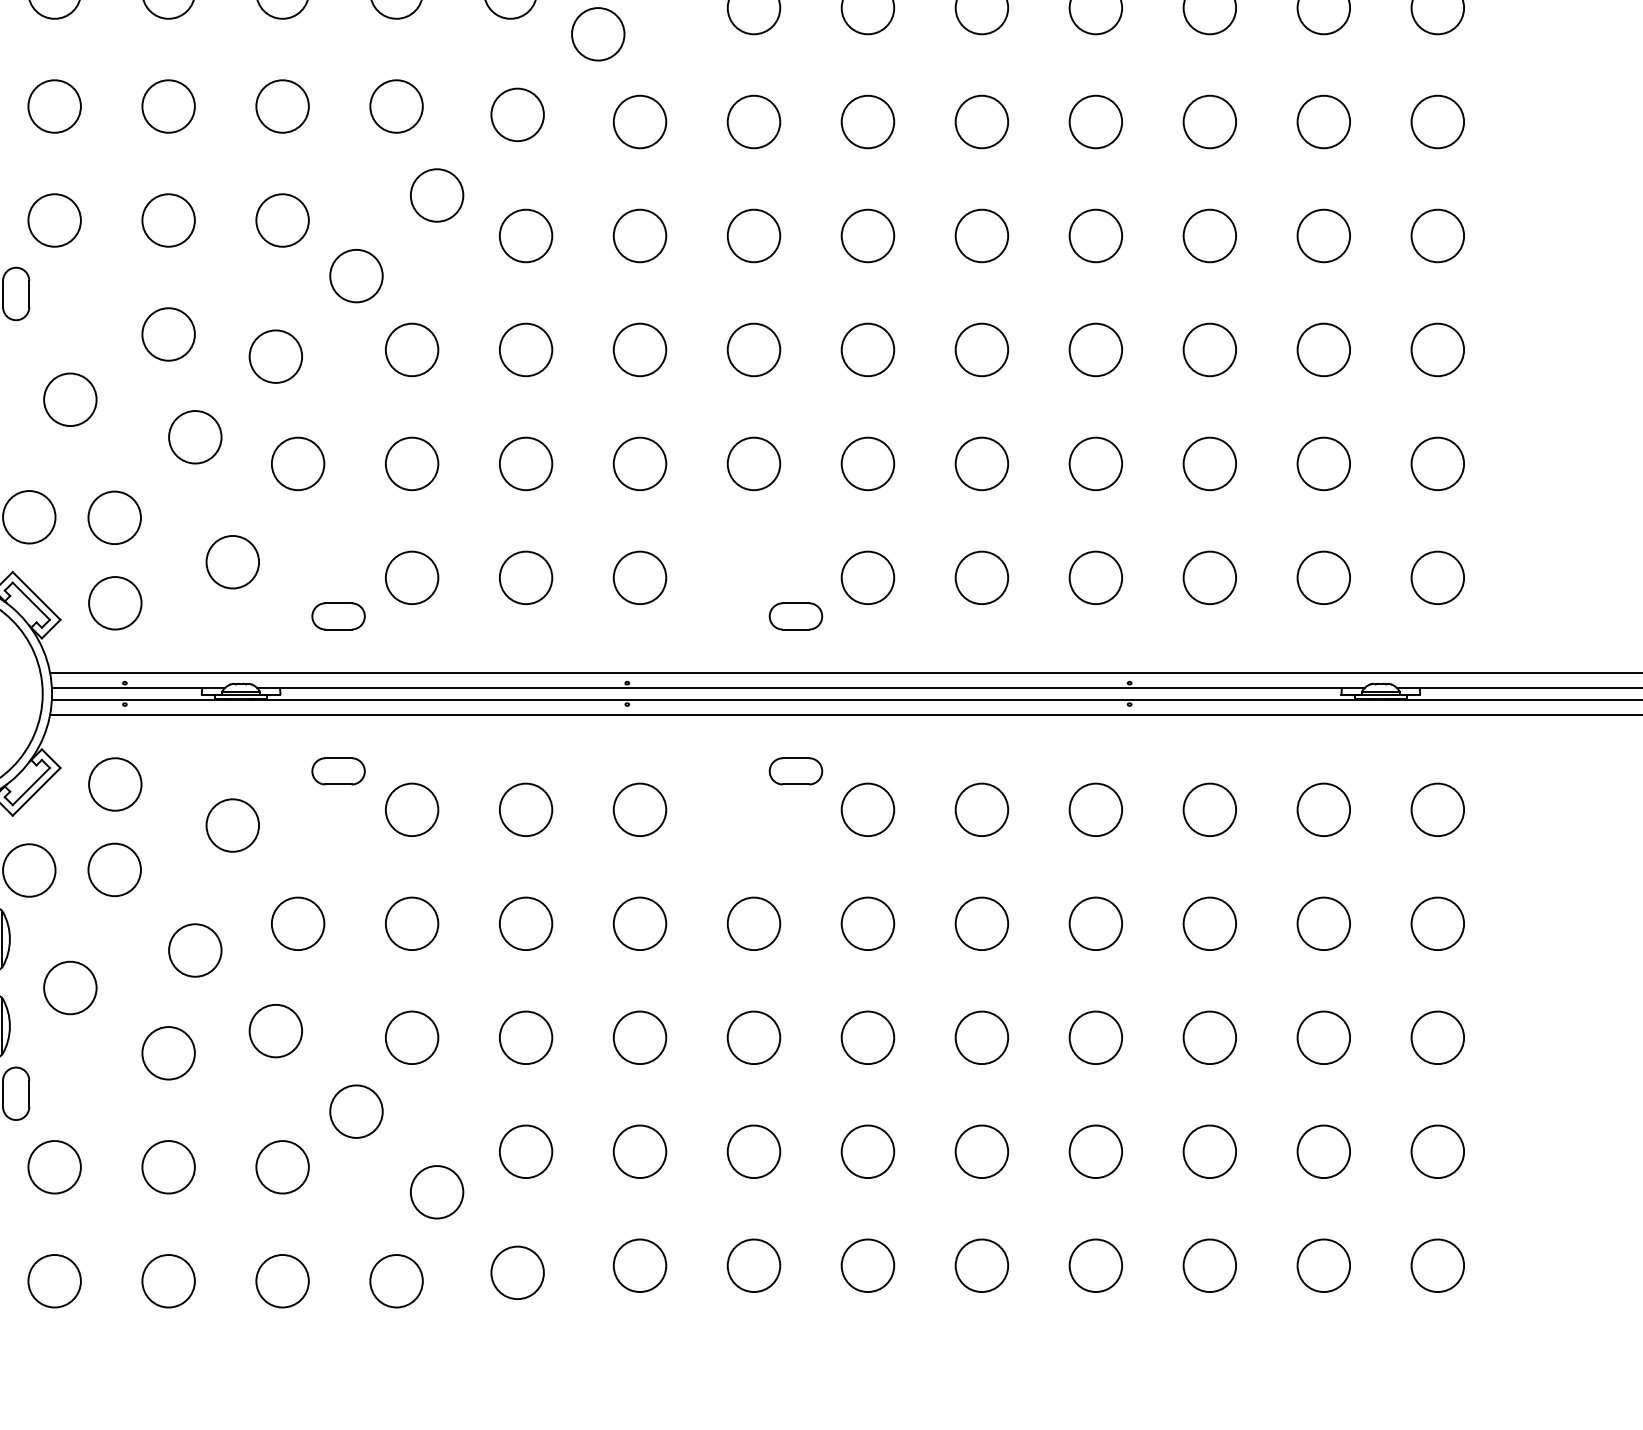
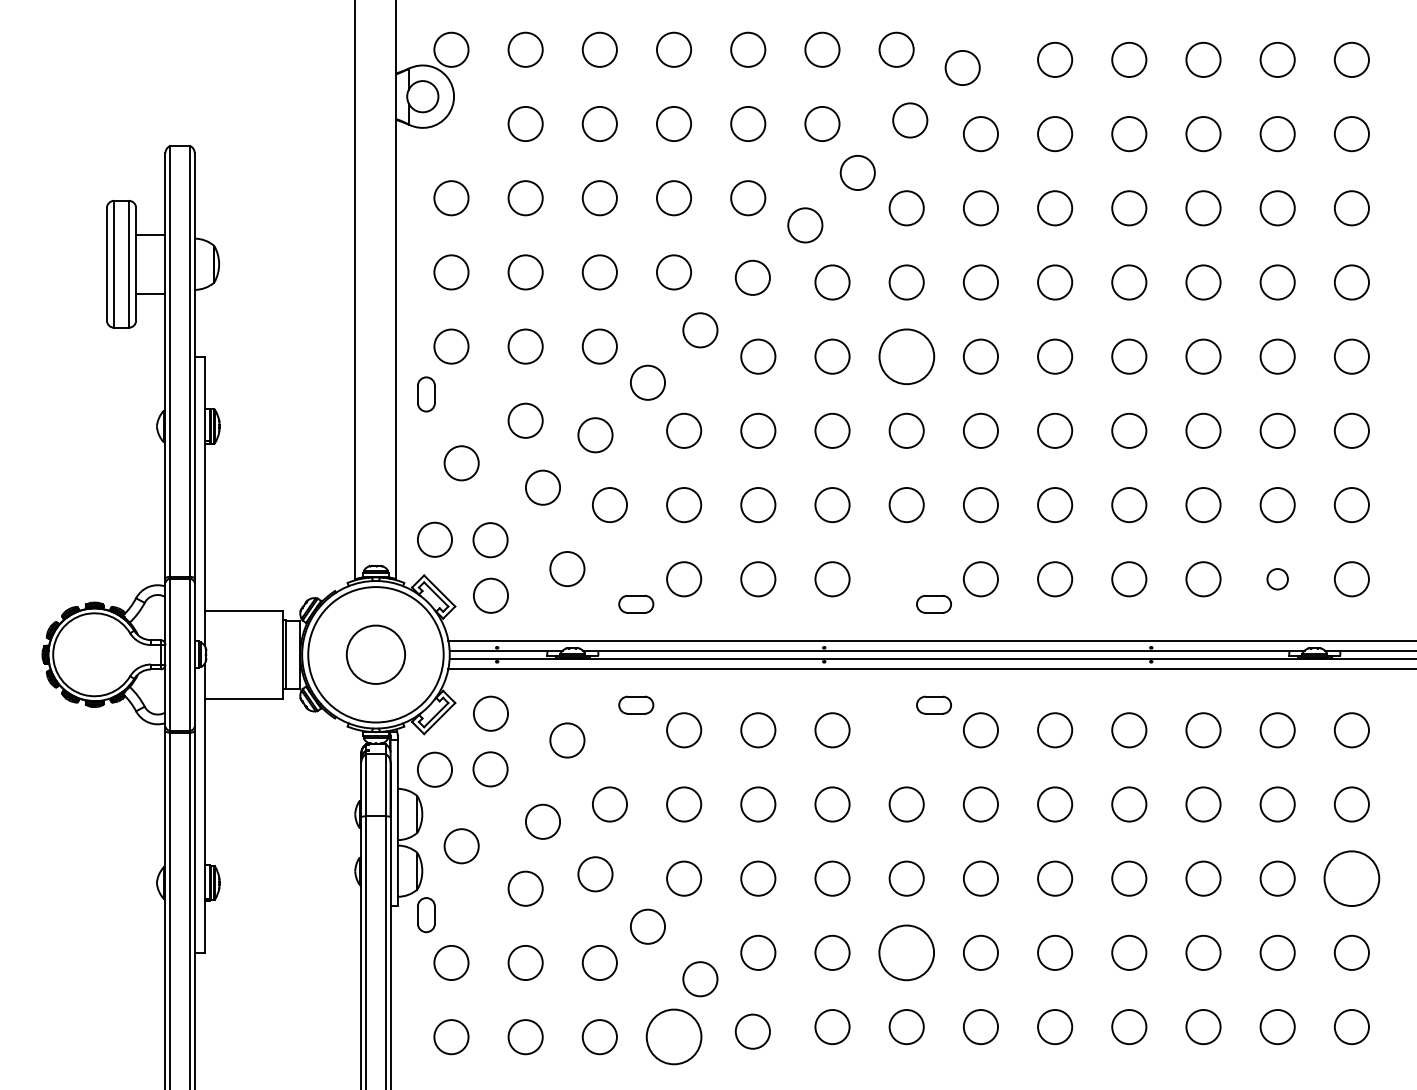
circle: (753, 235) -> (906, 356), size x1.6
circle: (1323, 578) -> (1277, 579), size x0.6
circle: (1437, 1037) -> (1351, 878), size x1.6
circle: (753, 1151) -> (906, 952), size x1.6
circle: (395, 1281) -> (673, 1037), size x1.6

